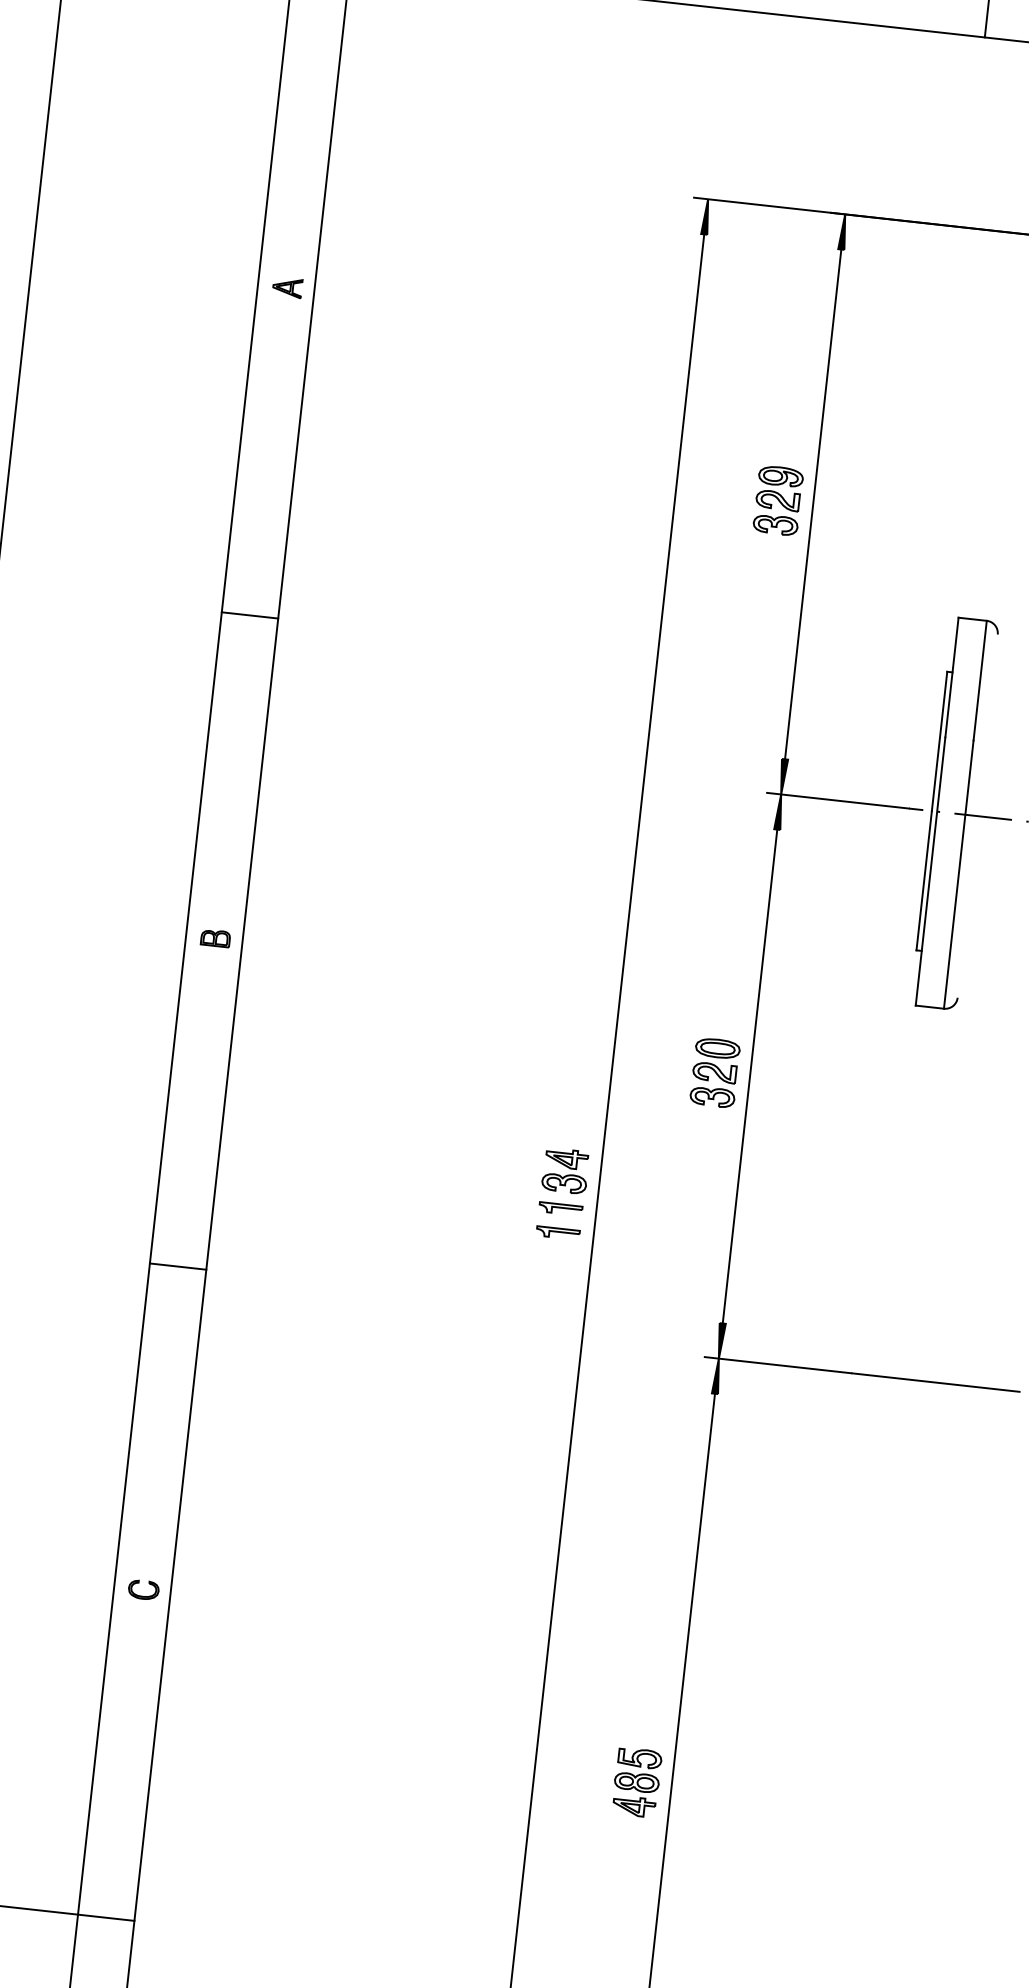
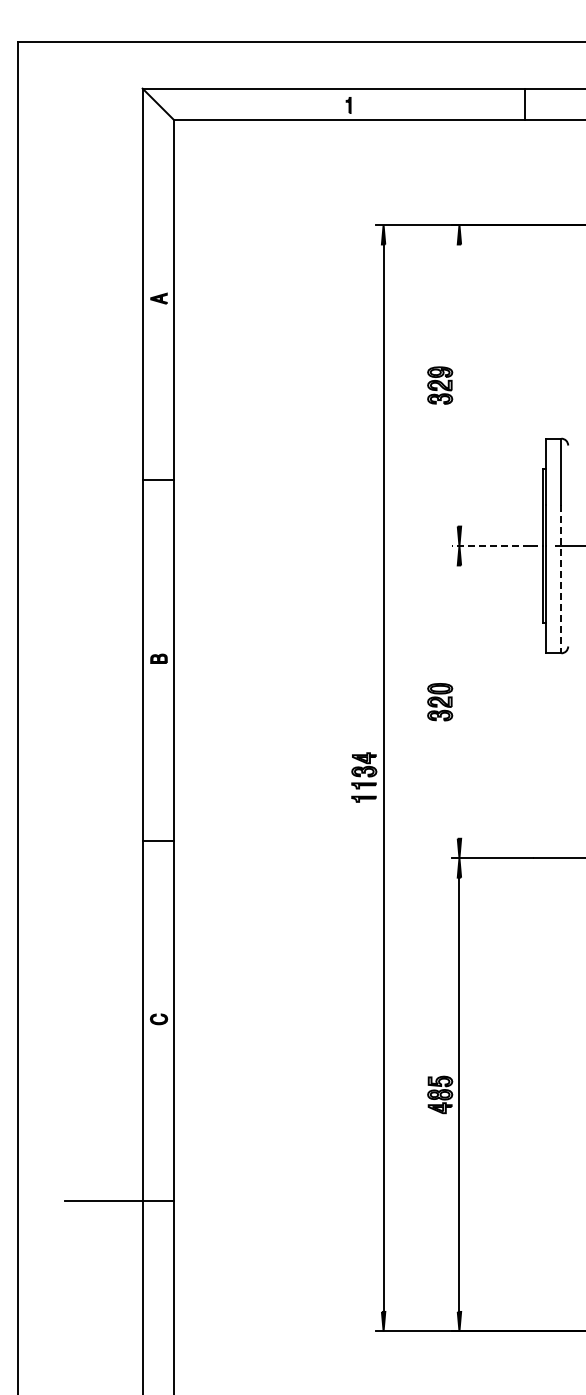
line: (813, 504) -> (459, 385), removed
line: (837, 801) -> (490, 546), solid -> dashed
line: (958, 875) -> (561, 579), solid -> dashed
line: (750, 1075) -> (459, 701), removed

